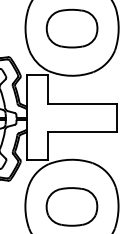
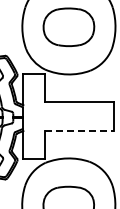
line: (82, 131) -> (79, 130), solid -> dashed

